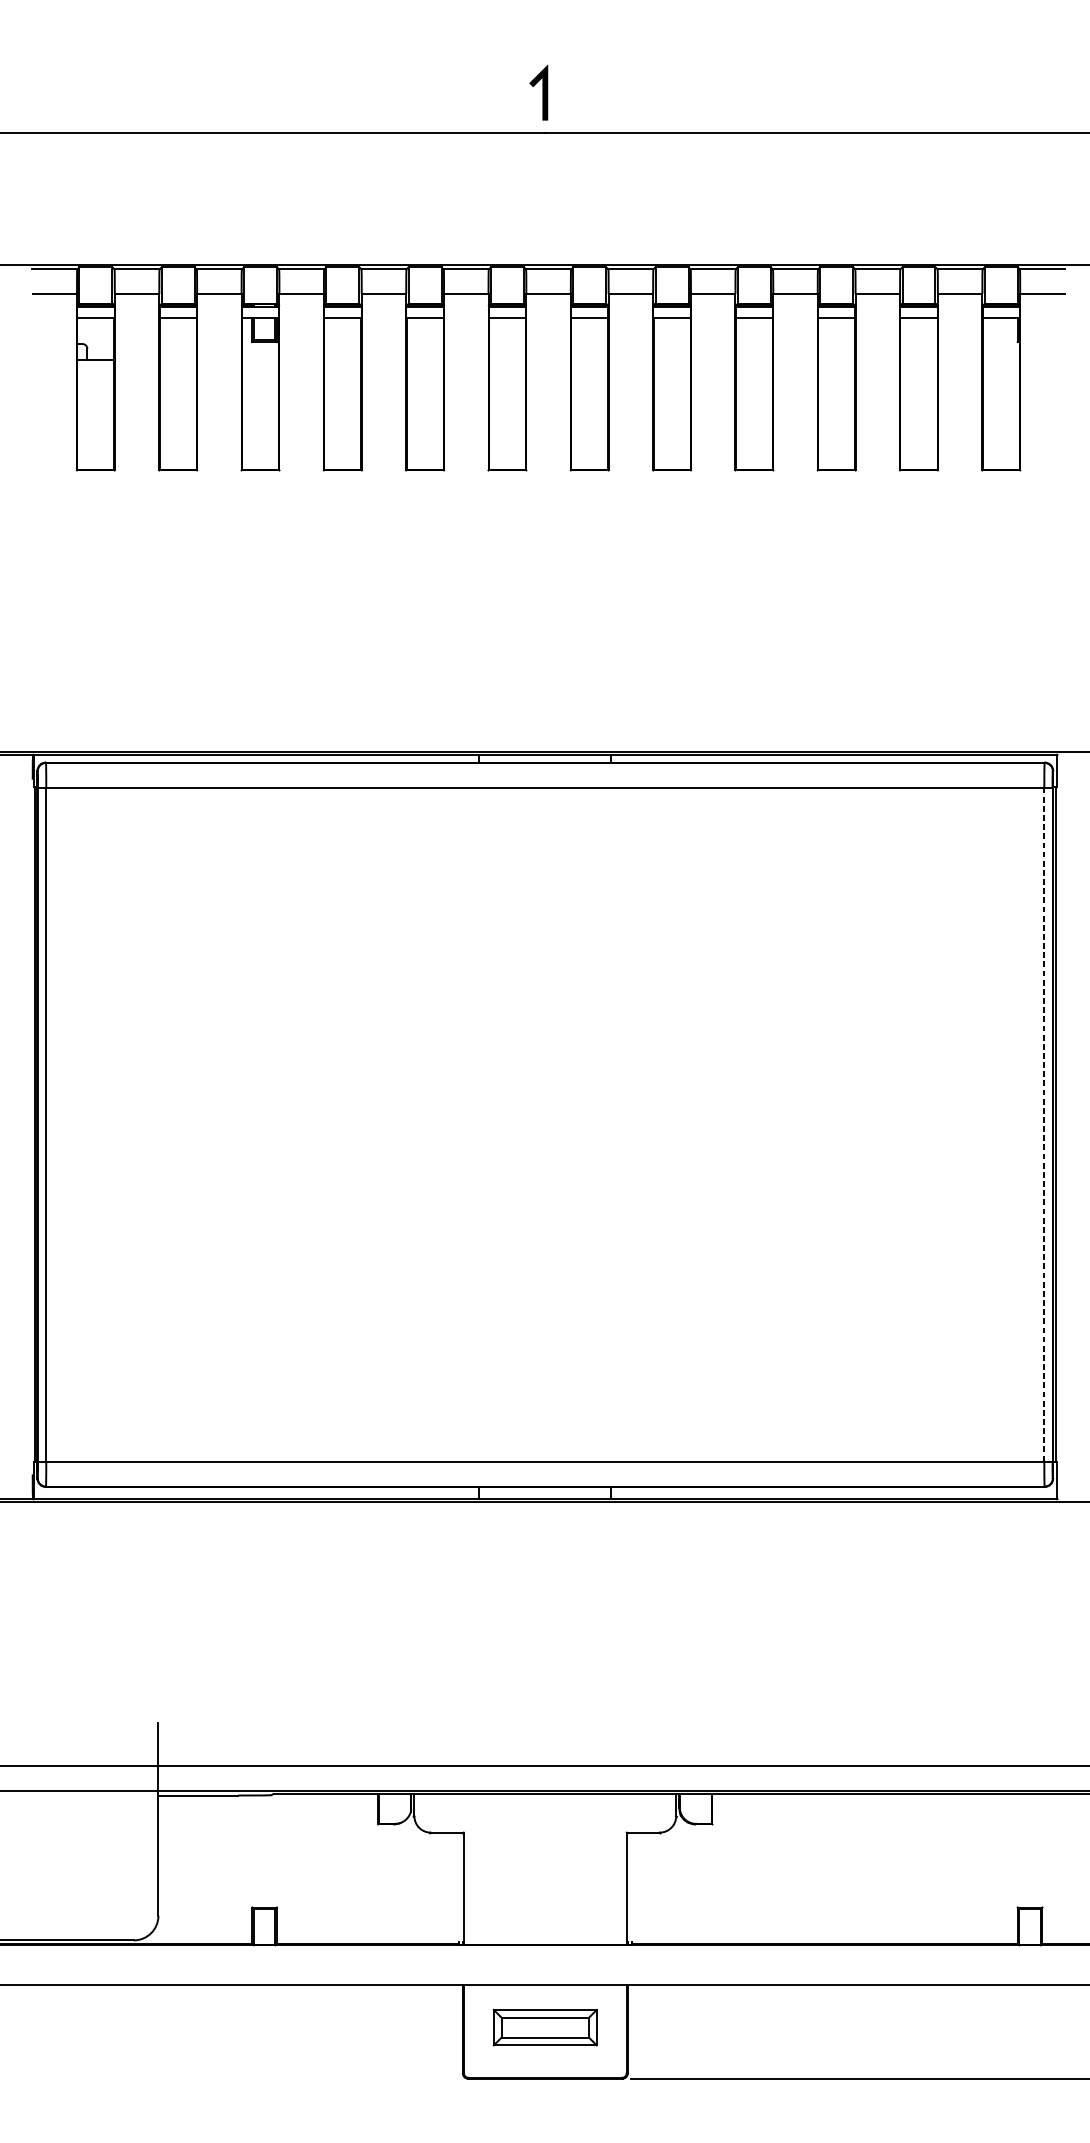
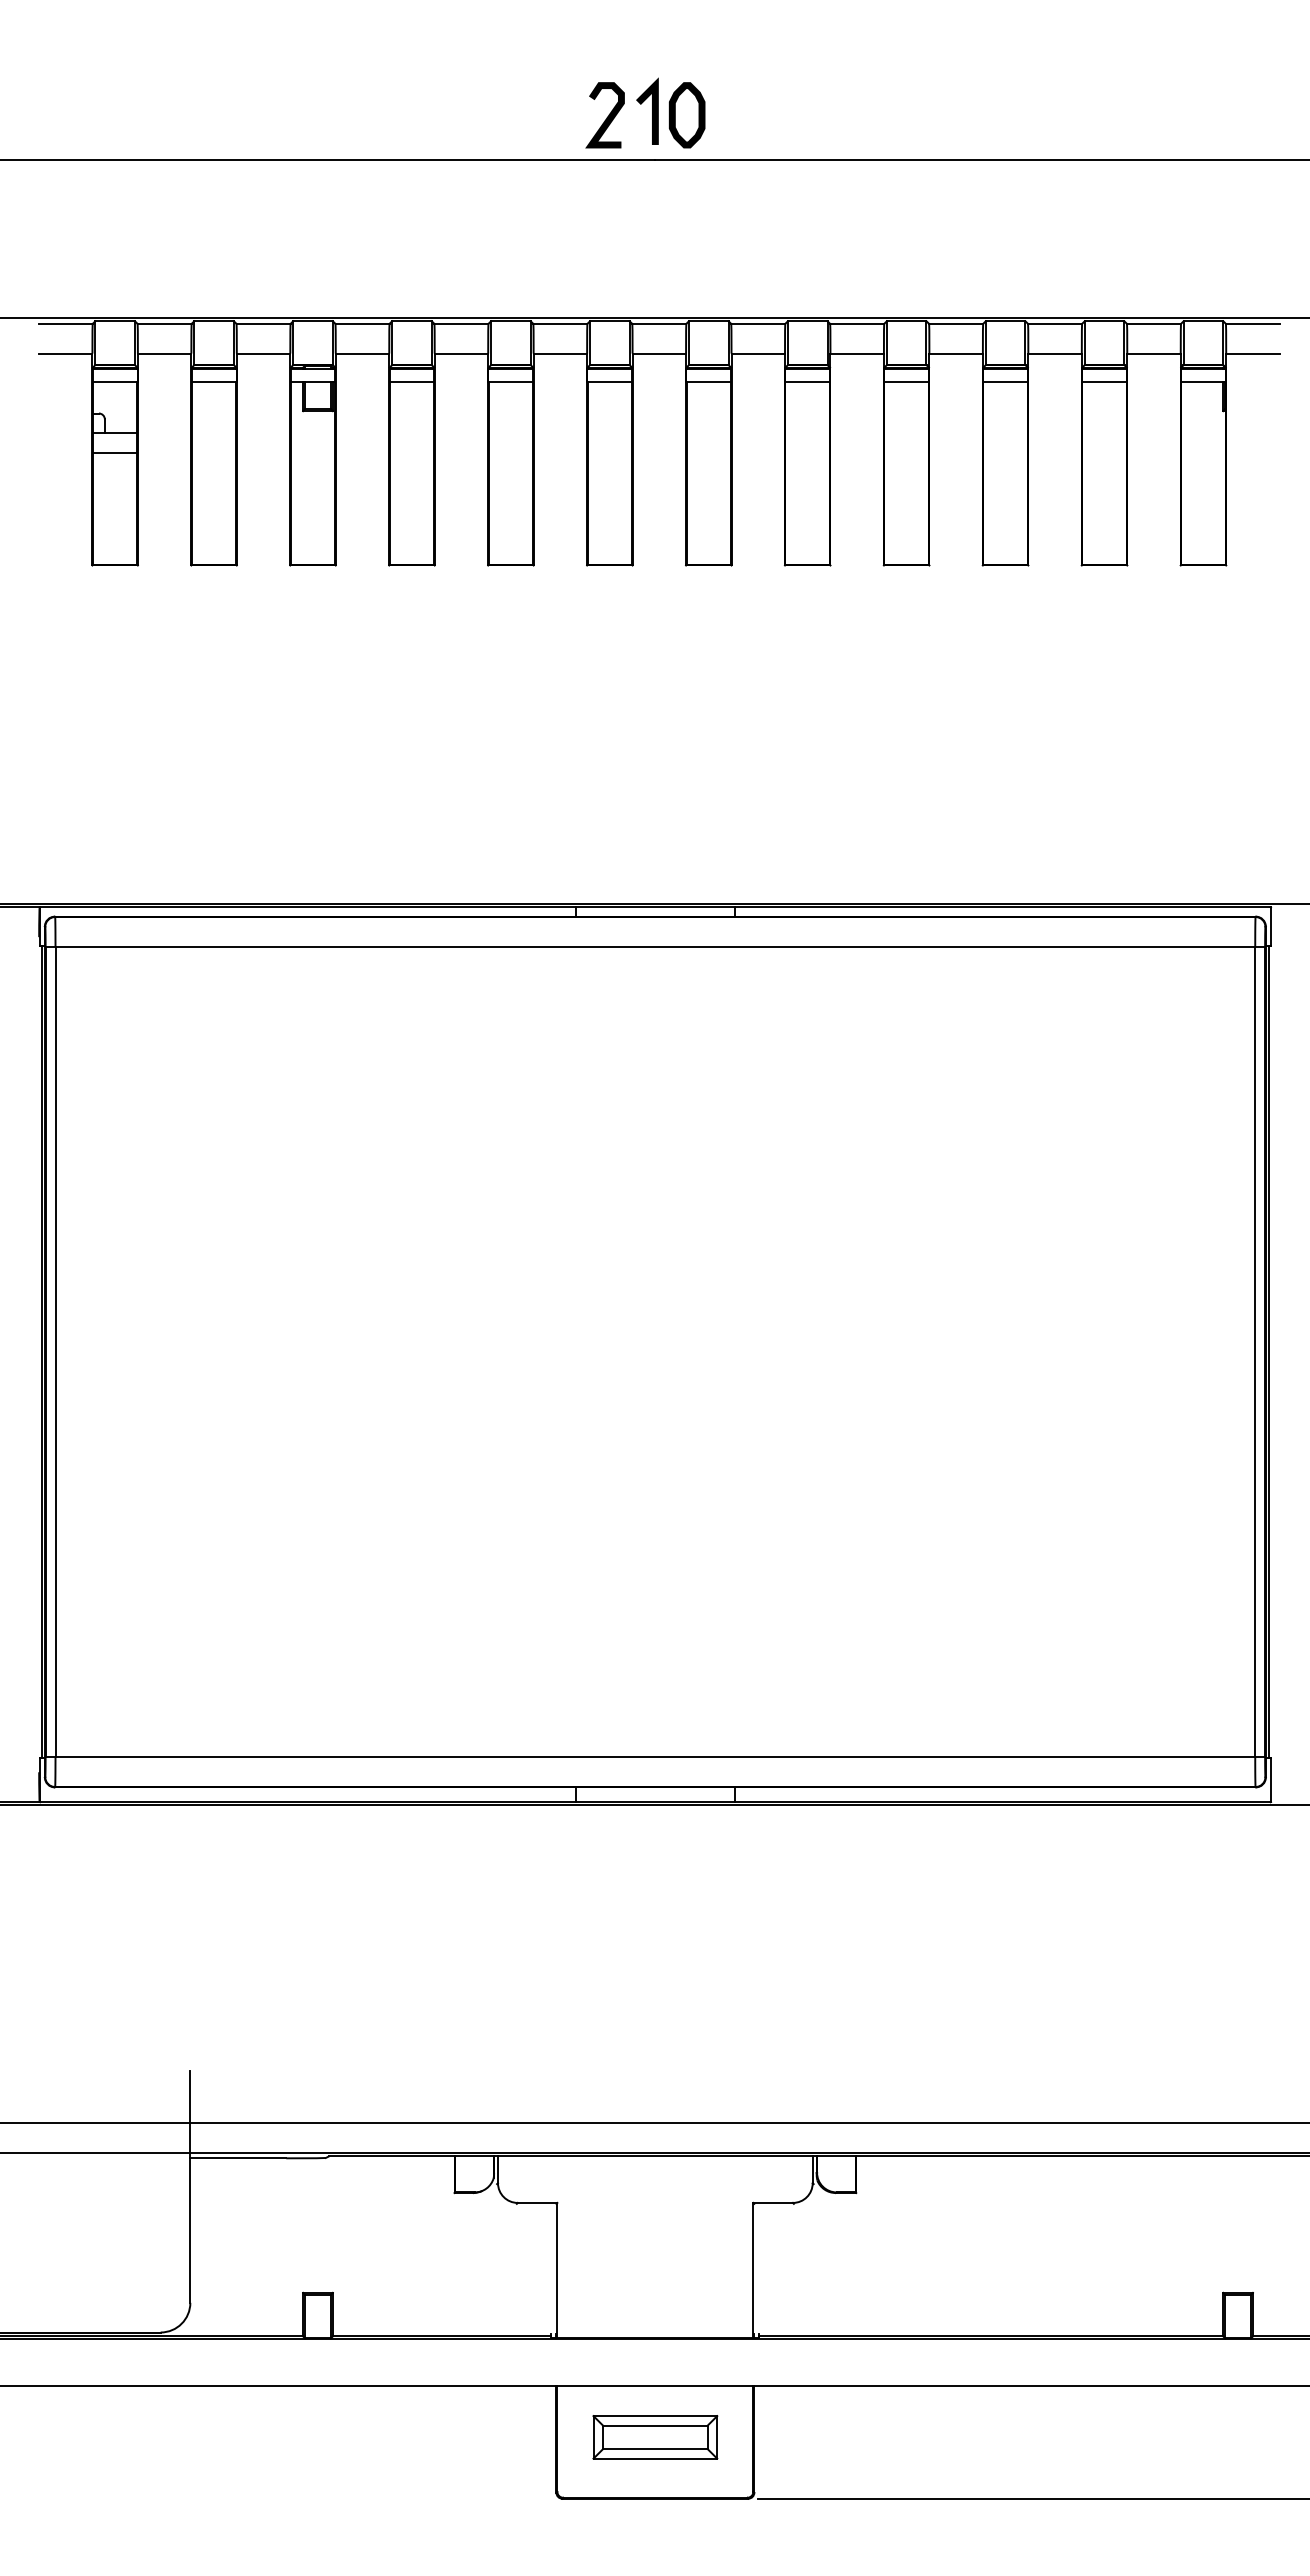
part: (571, 96) -> (686, 115), added
curve: (504, 97) -> (606, 117), added
line: (95, 376) -> (114, 452), added
line: (1044, 1125) -> (1255, 1352), dashed -> solid

